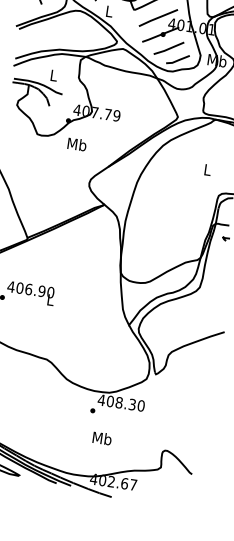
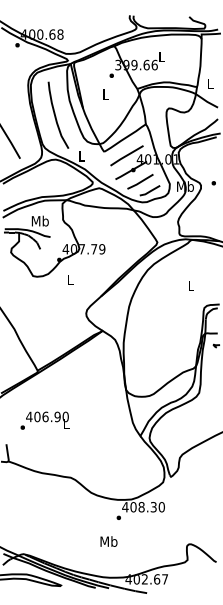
text: (53, 74) -> (39, 220), L -> Mb
text: (76, 143) -> (69, 279), Mb -> L
text: (101, 438) -> (108, 541), moved

